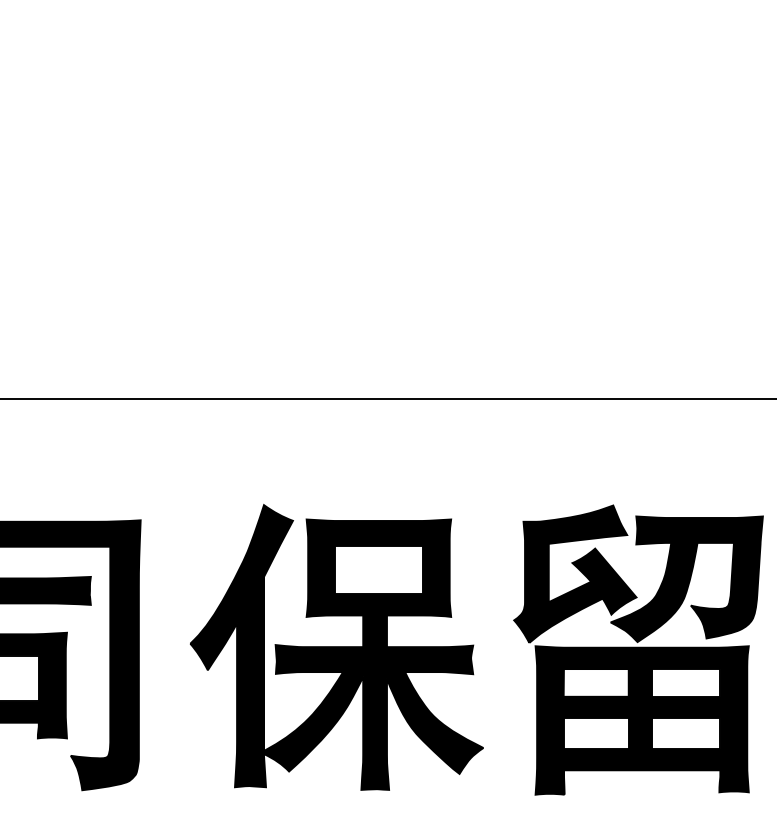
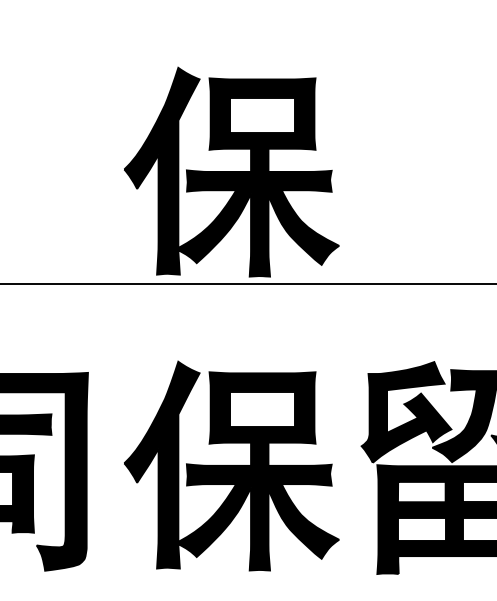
part: (336, 246) -> (231, 172), added

